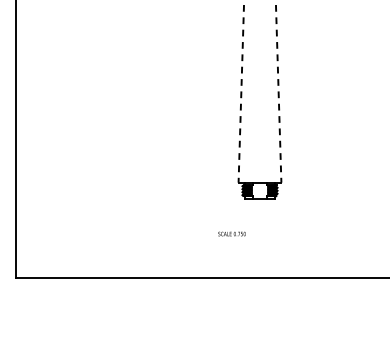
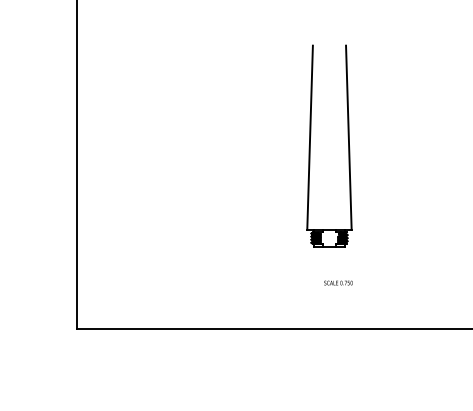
line: (241, 94) -> (310, 138), dashed -> solid
line: (278, 94) -> (348, 138), dashed -> solid
text: (232, 233) -> (338, 282), moved

